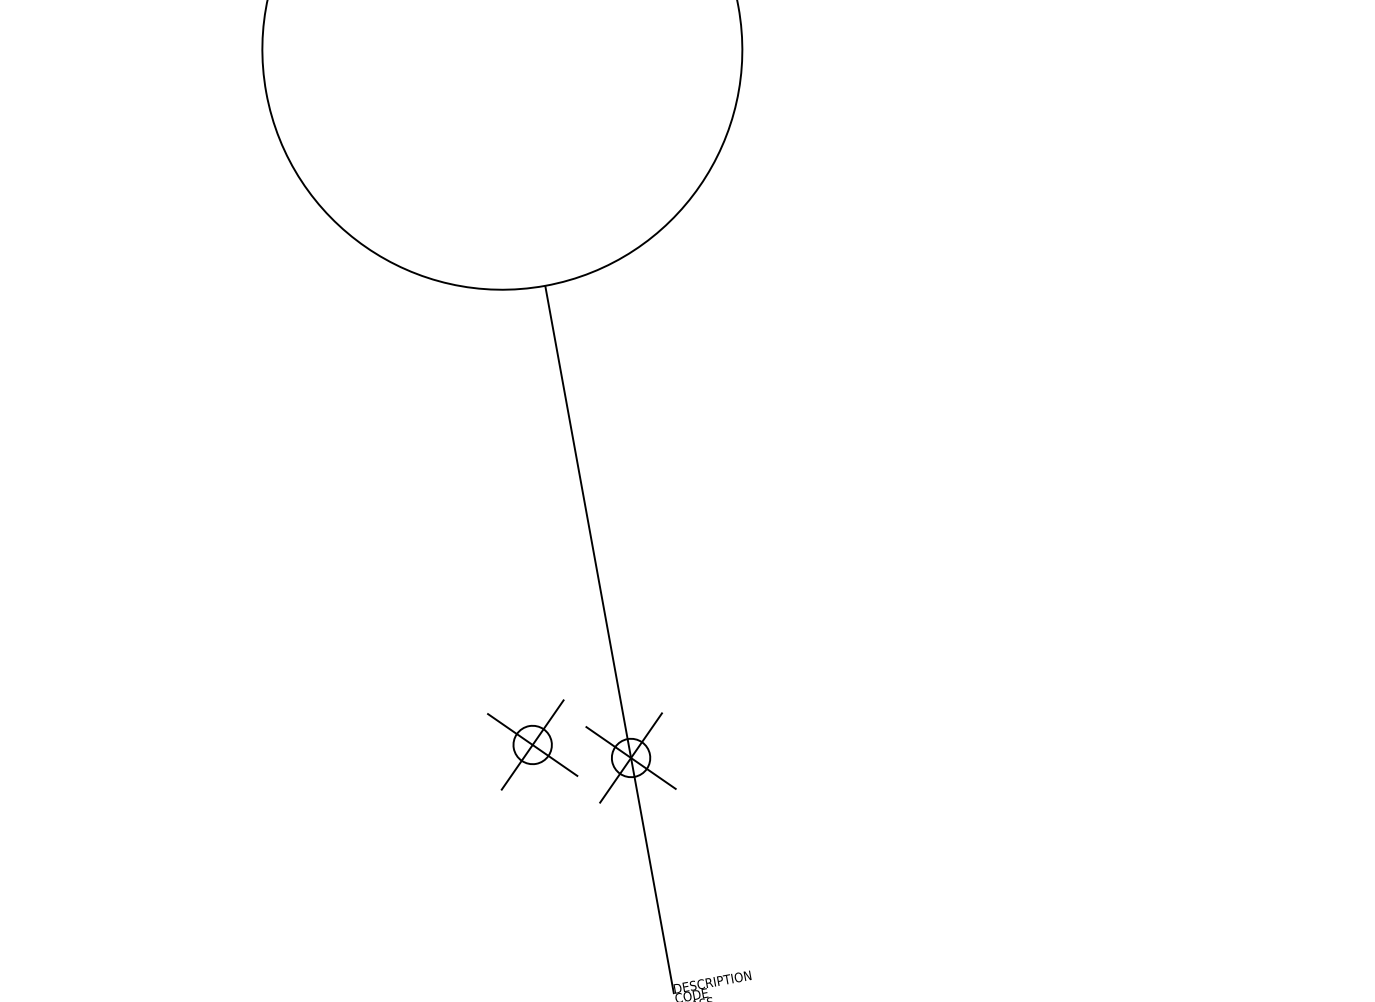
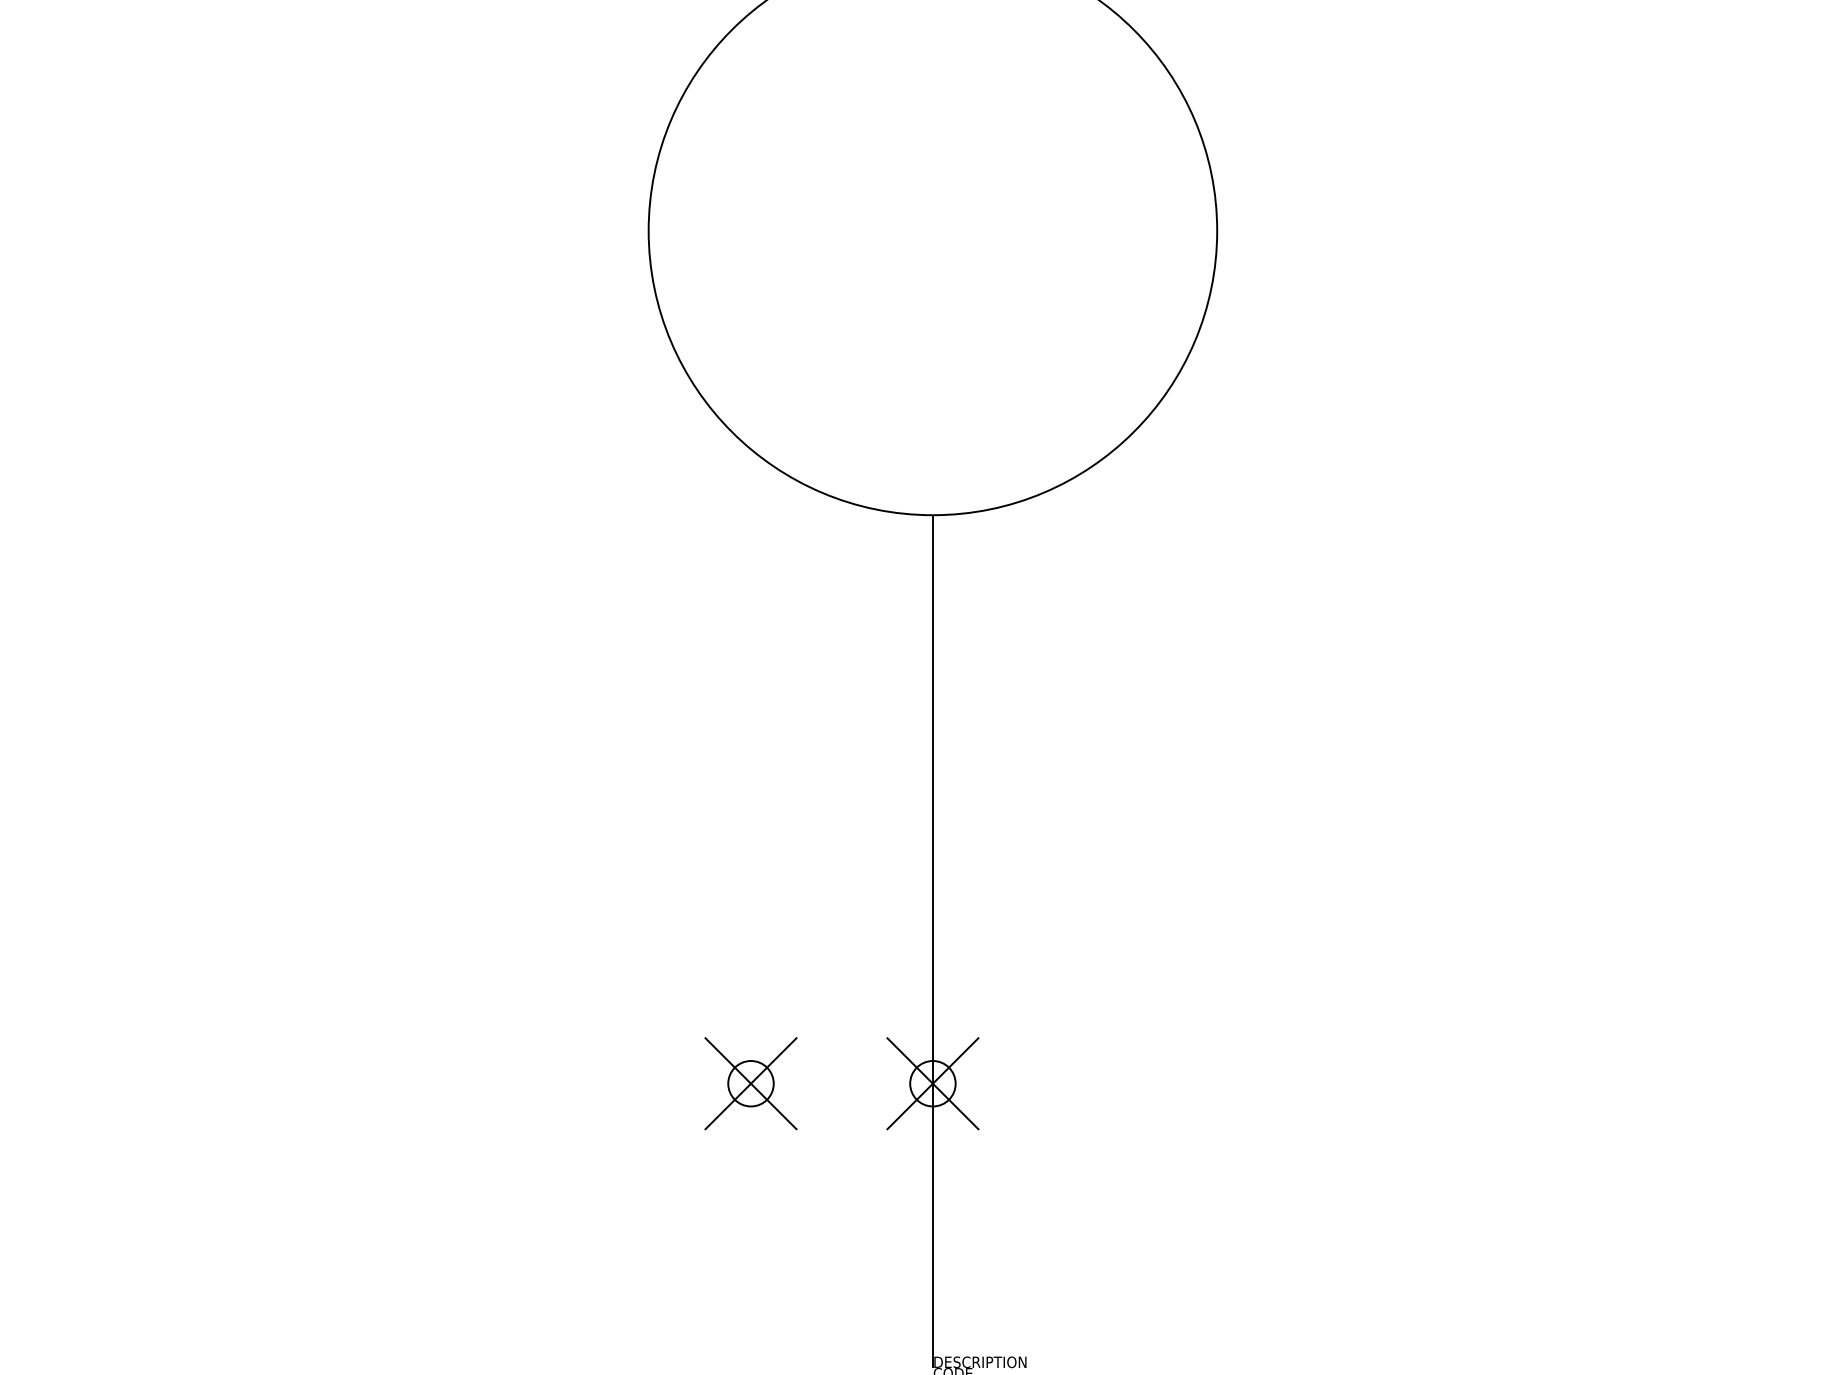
part: (532, 744) -> (750, 1083), moved

